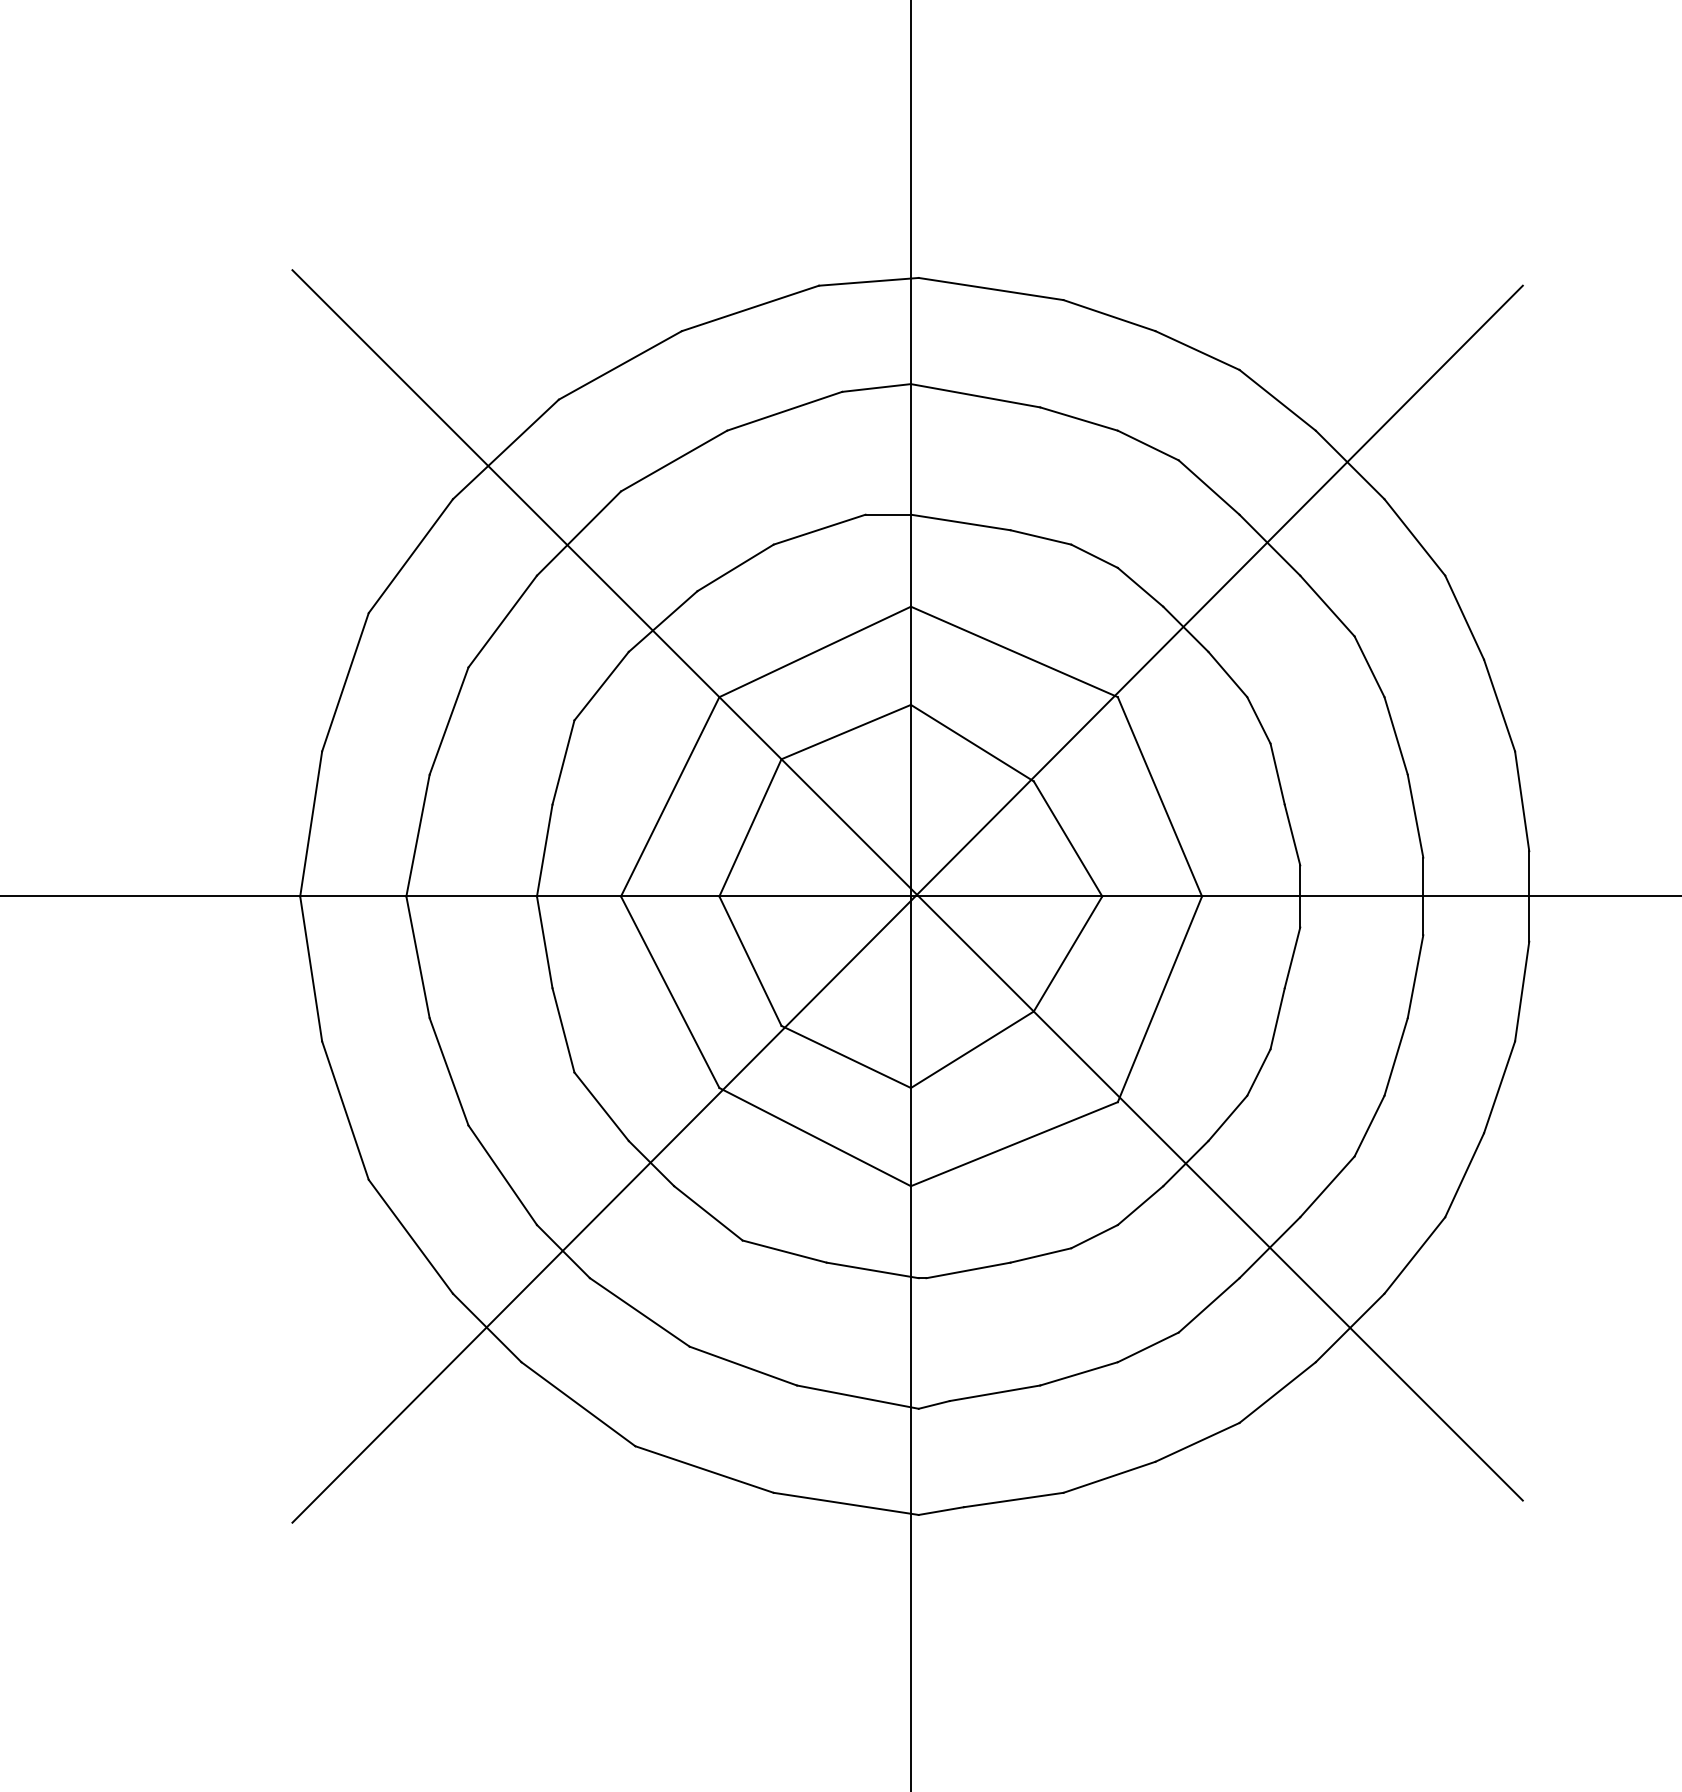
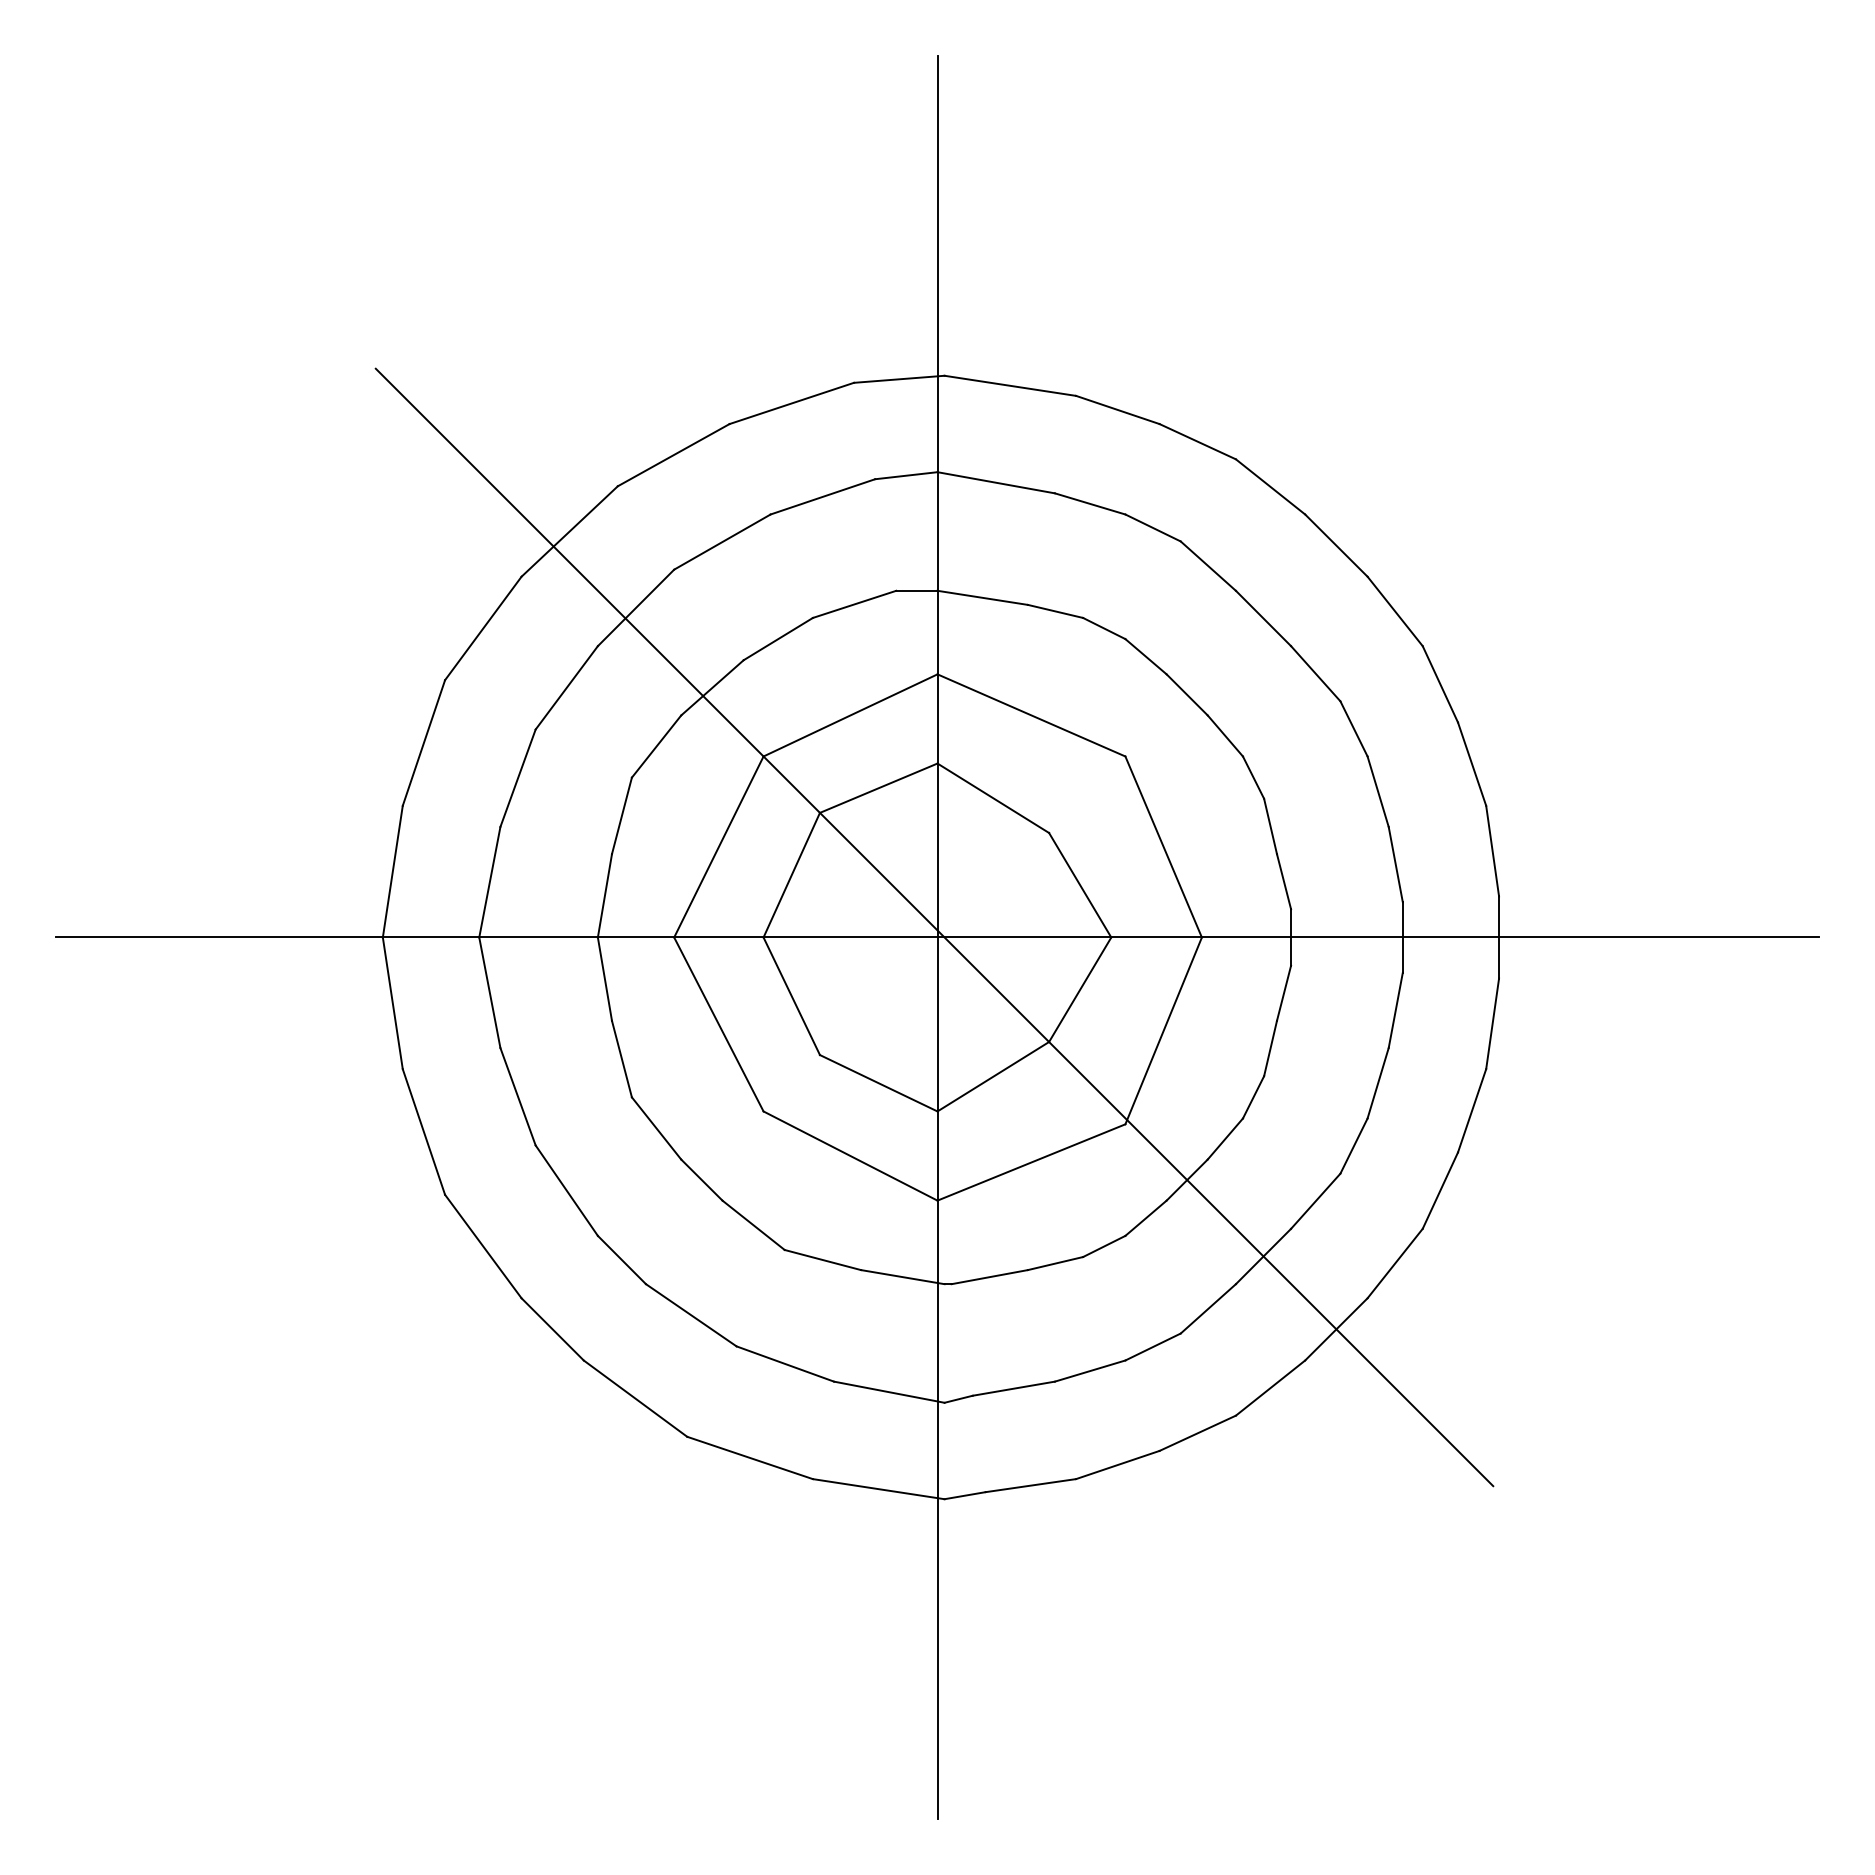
line: (907, 904) -> (934, 944), removed

